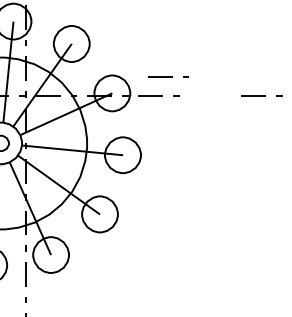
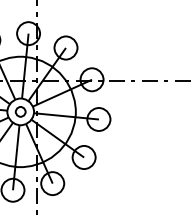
line: (167, 75) -> (154, 80), moved

